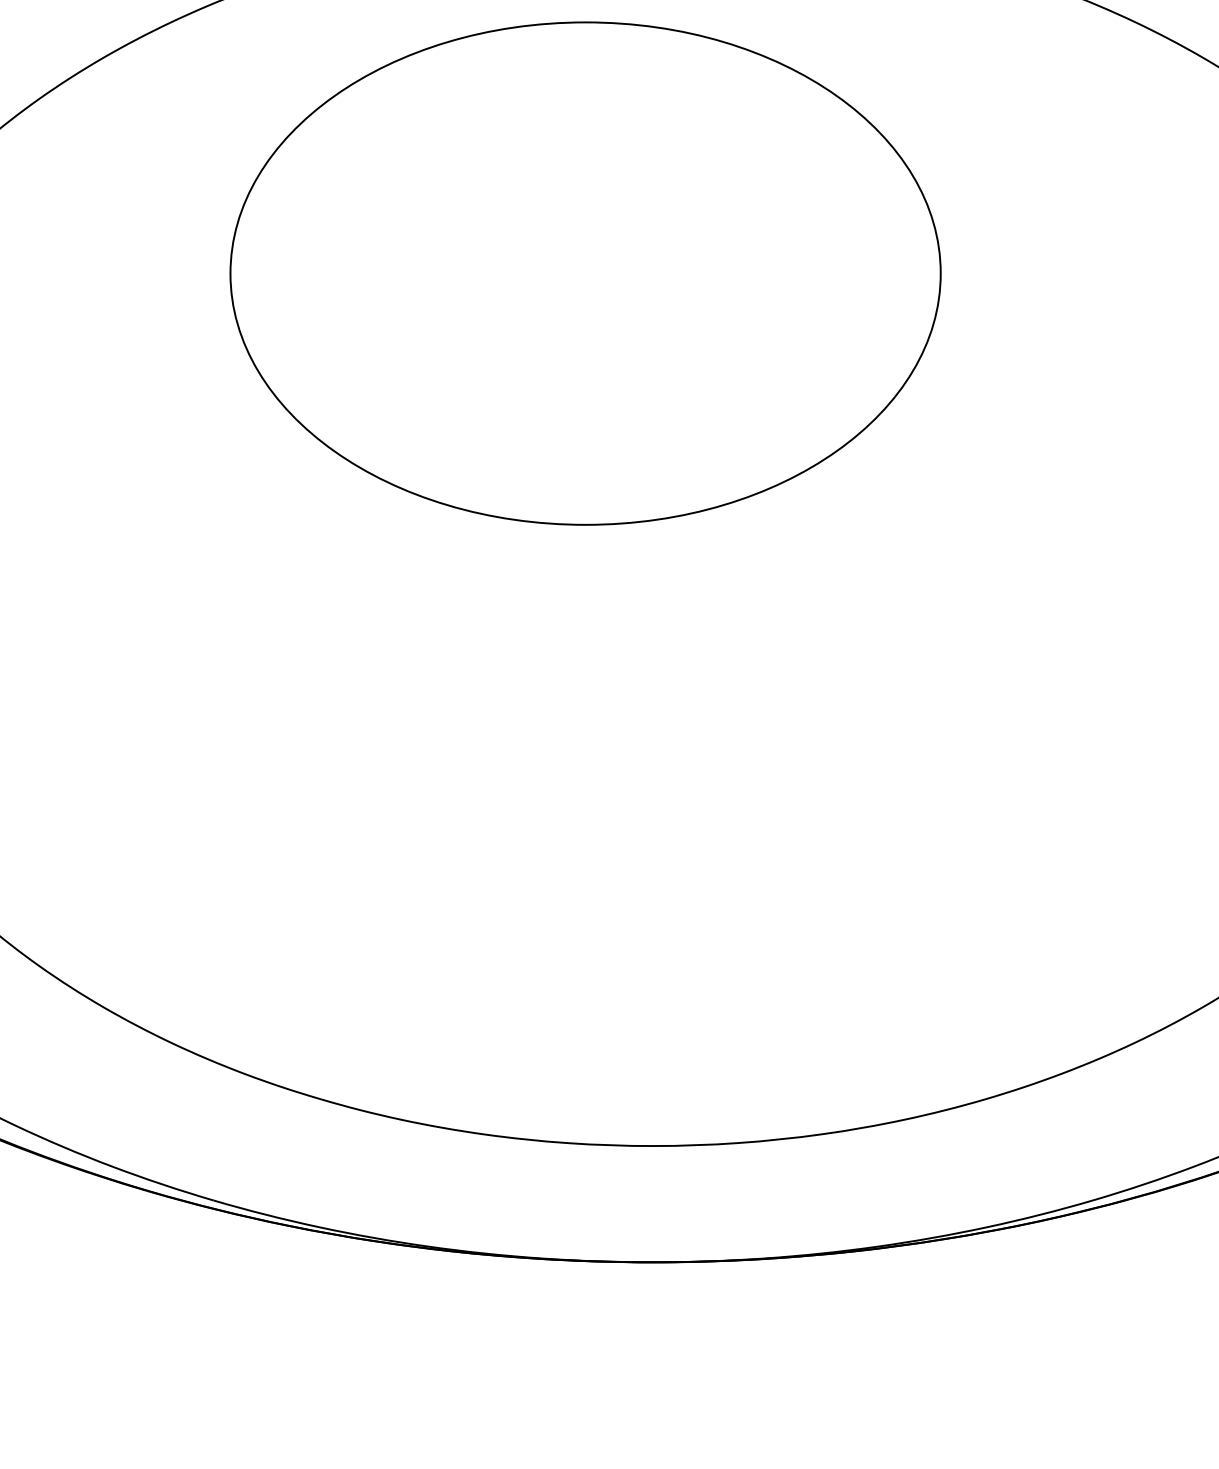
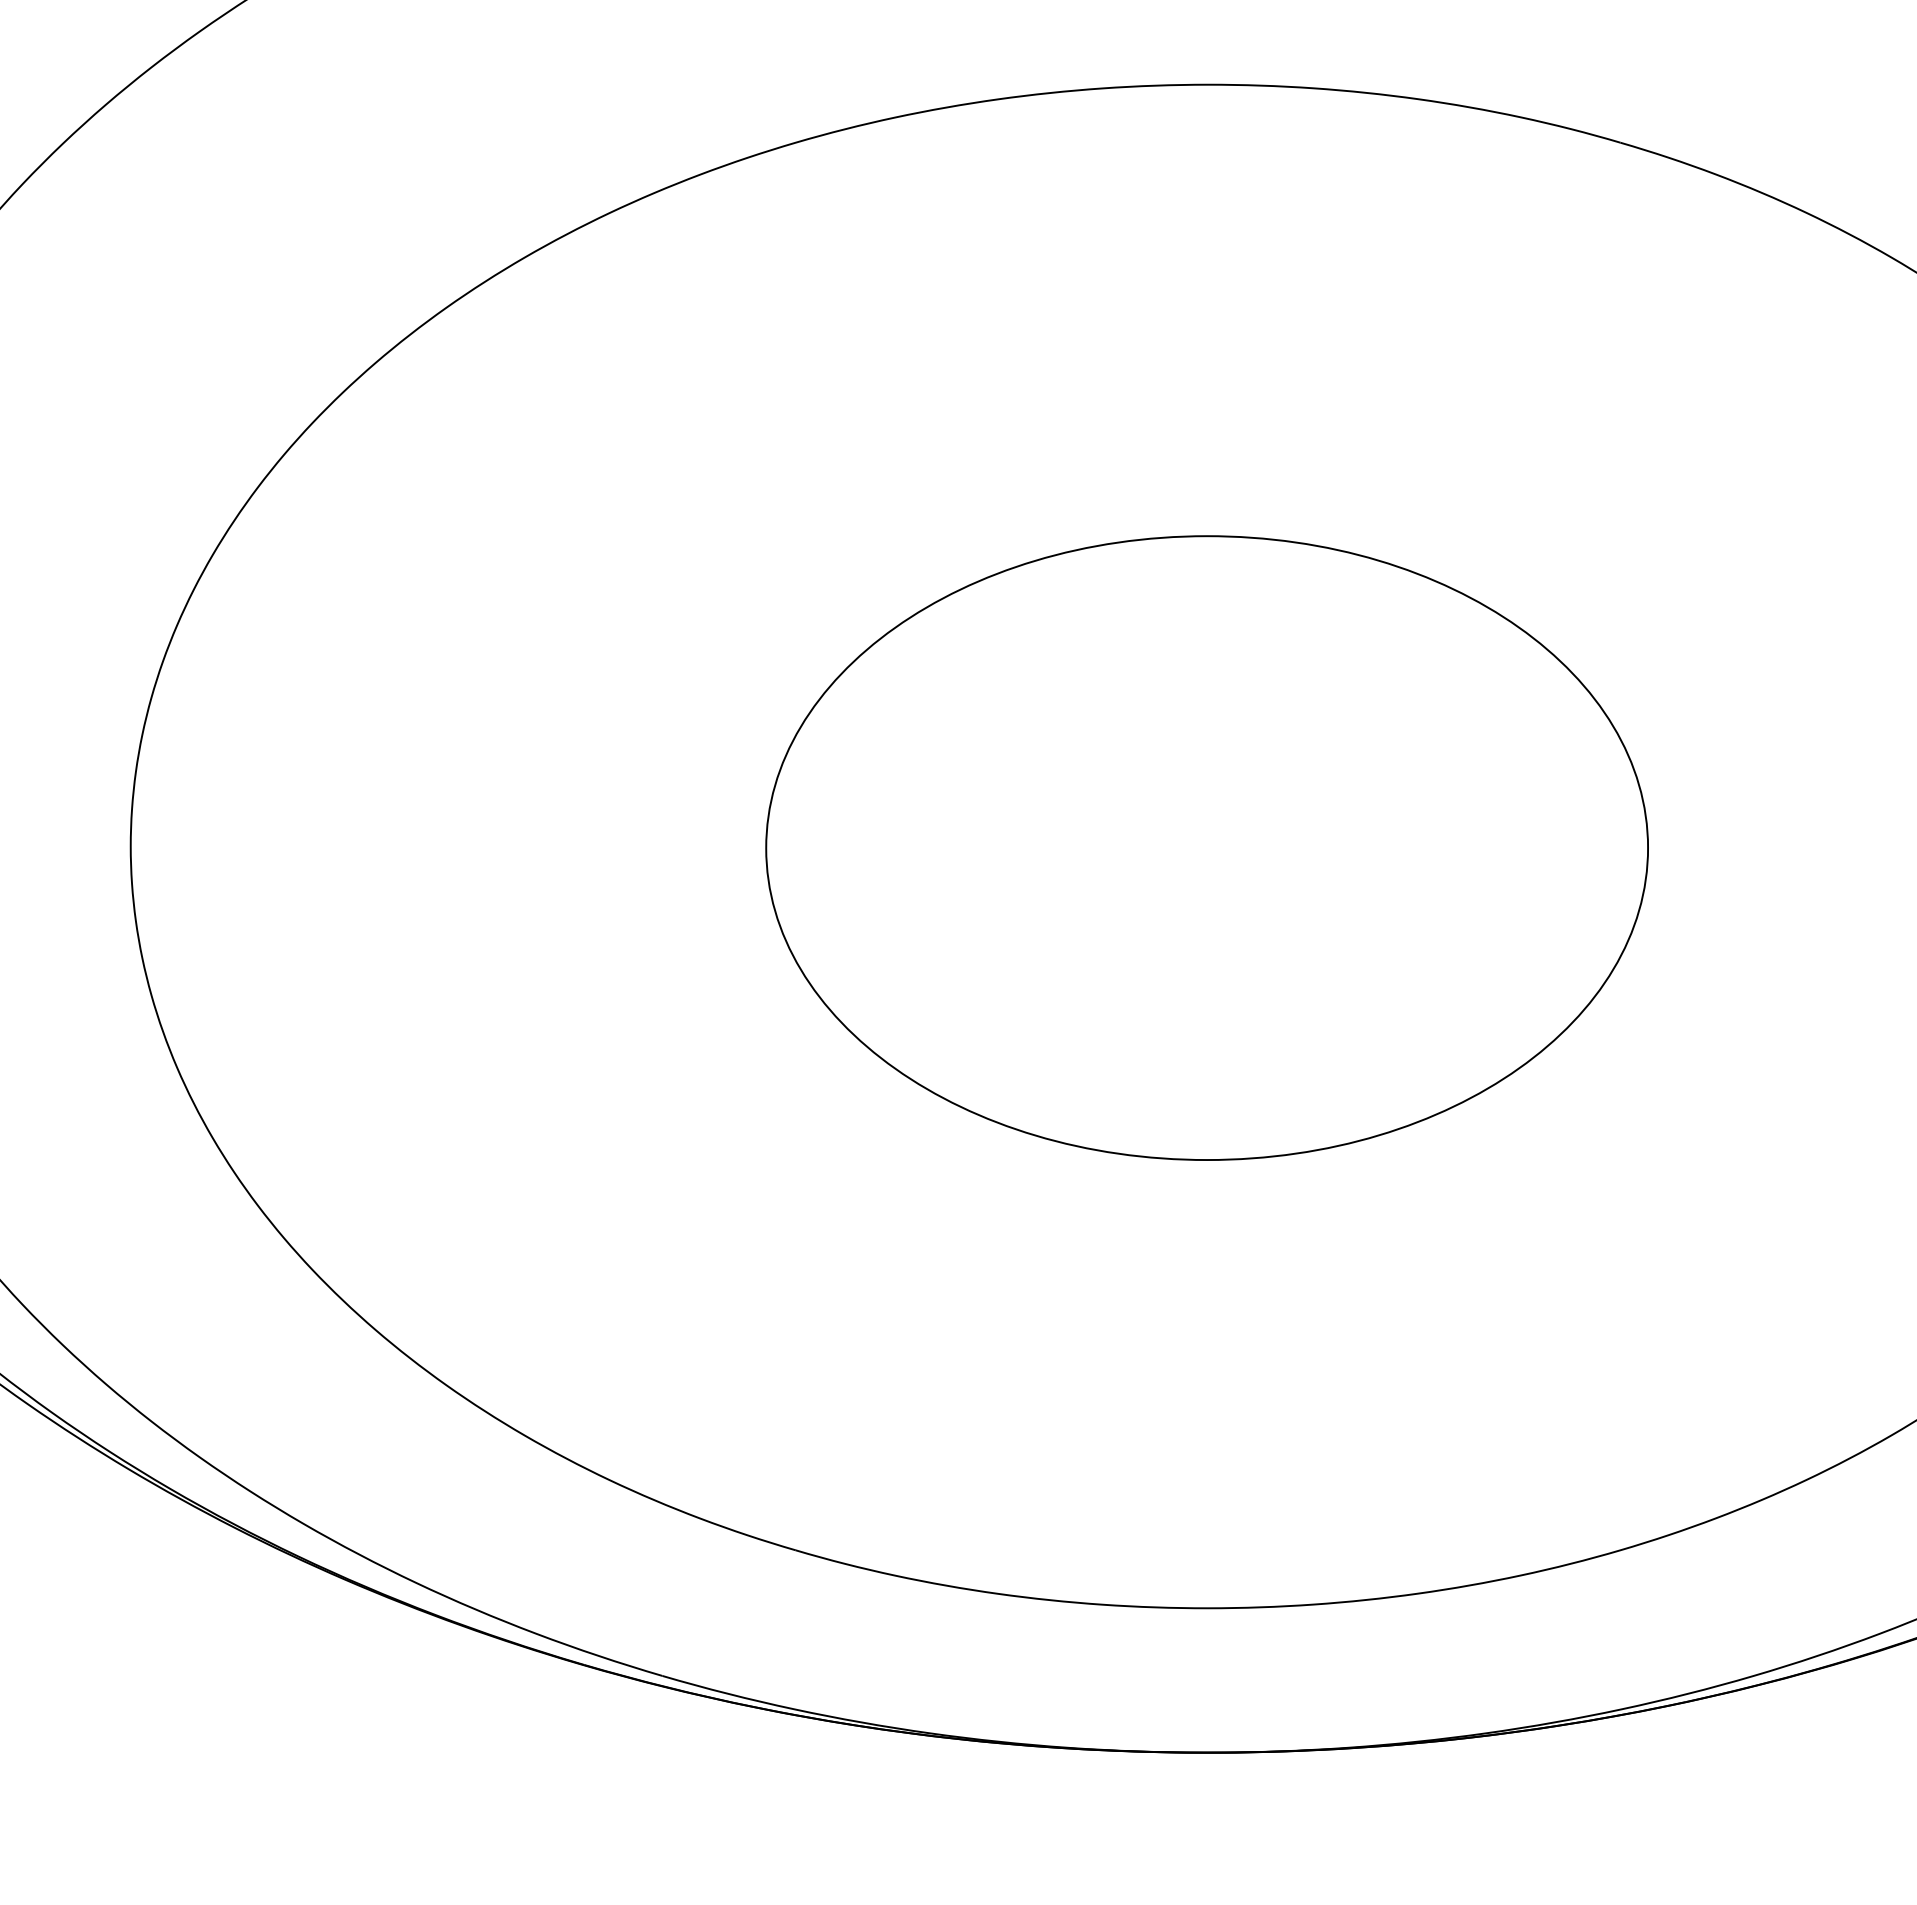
part: (585, 273) -> (1206, 847), moved

